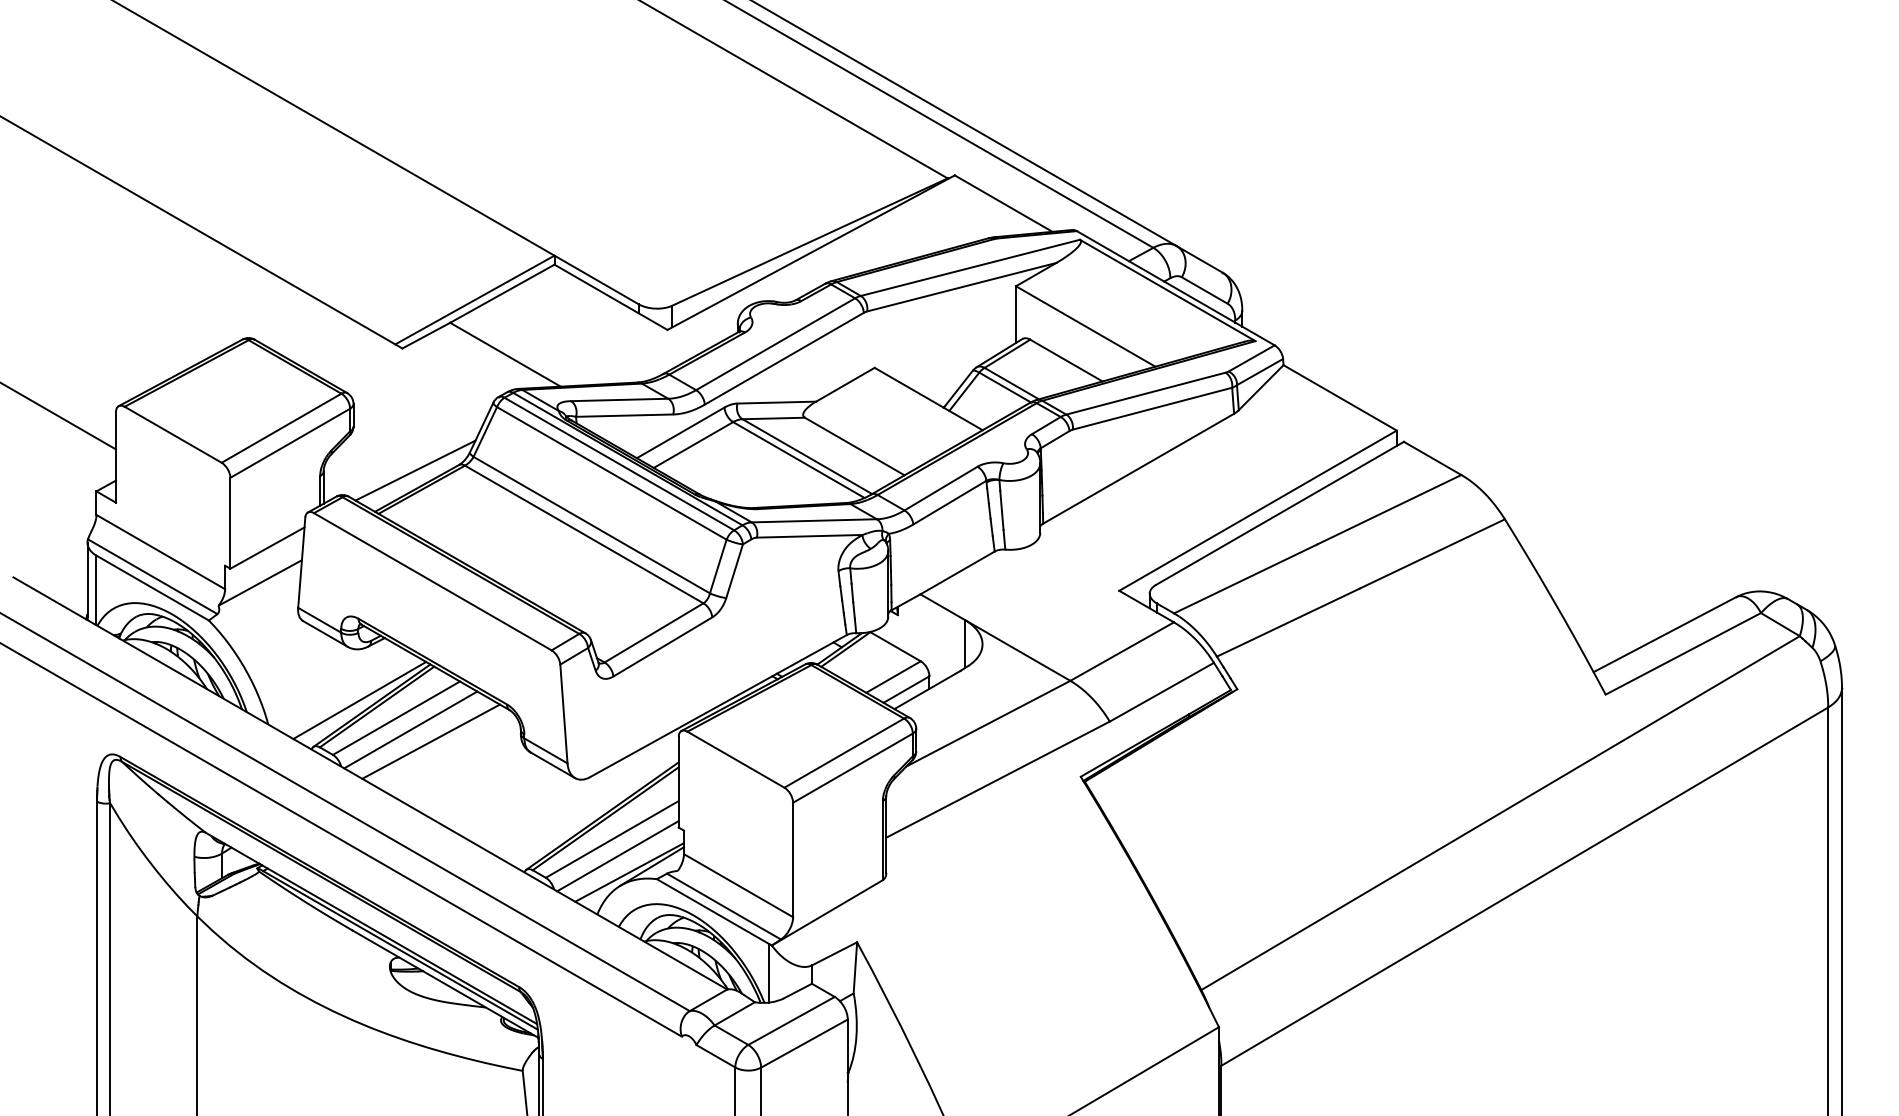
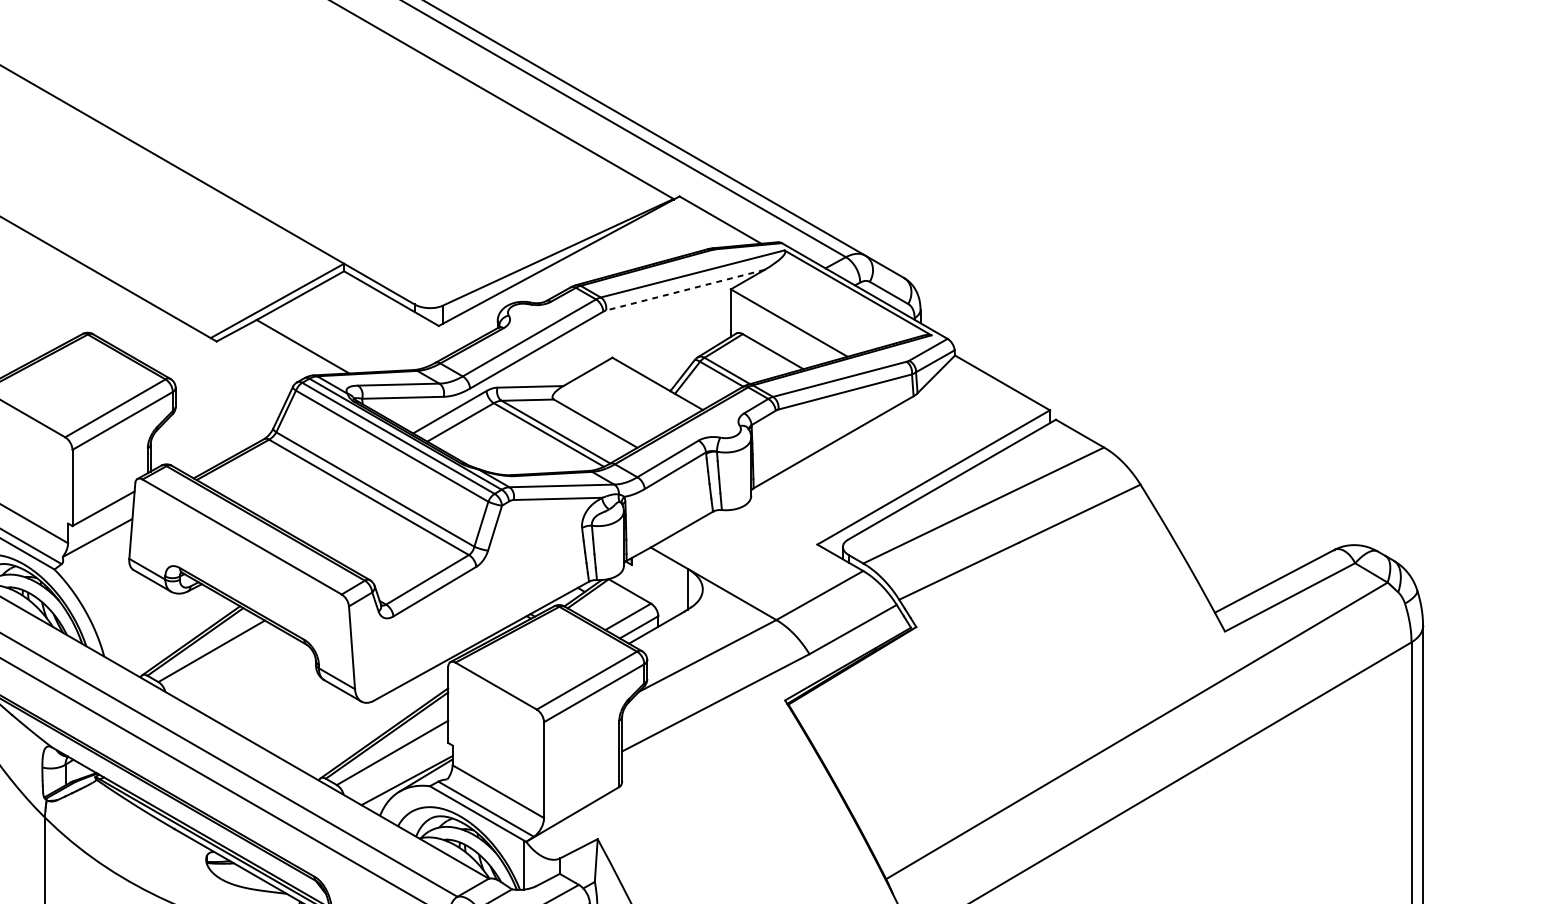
line: (961, 287) -> (685, 290), solid -> dashed
line: (415, 470) -> (227, 443), removed
line: (359, 699) -> (180, 635), removed
line: (410, 729) -> (223, 660), removed
line: (431, 741) -> (241, 670), removed
line: (617, 856) -> (396, 767), removed

